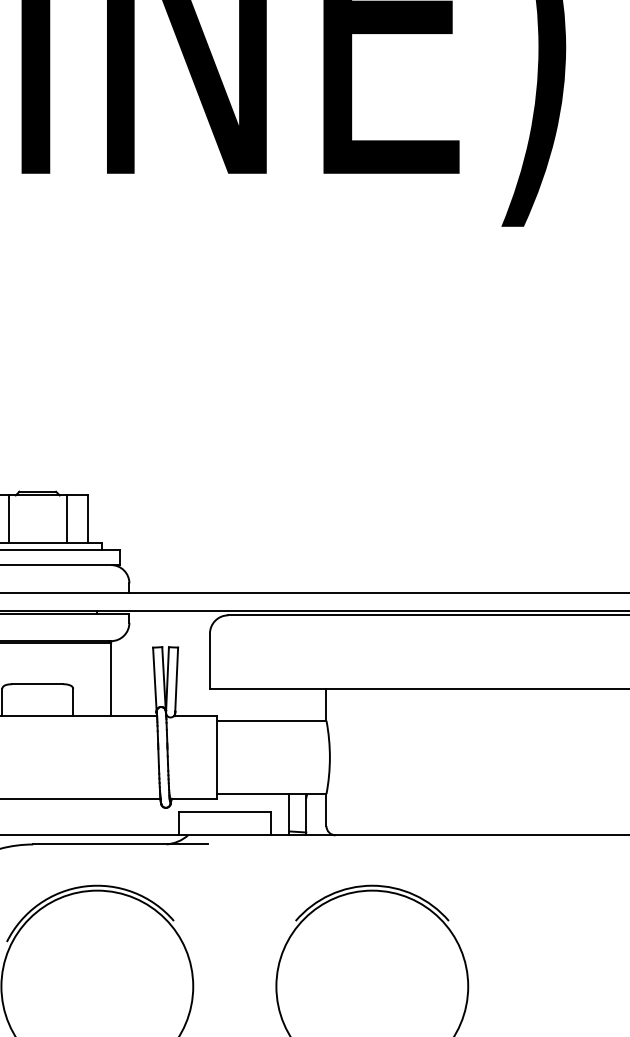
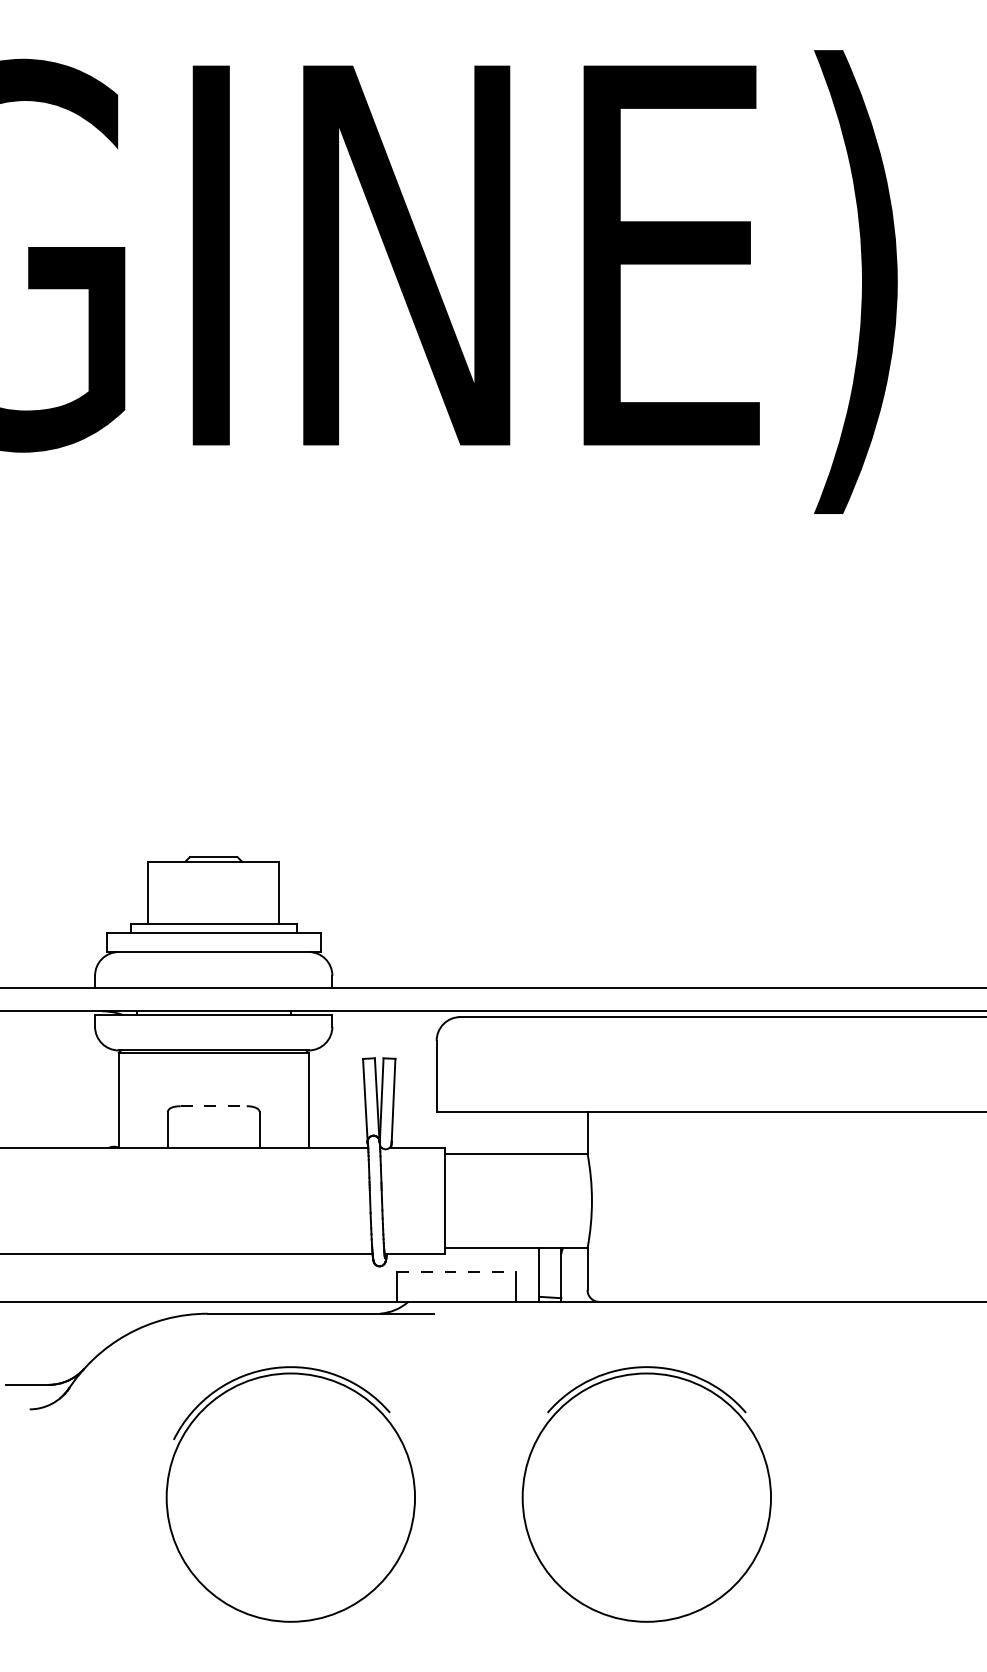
line: (9, 519) -> (176, 892), removed
line: (66, 519) -> (251, 892), removed
line: (38, 684) -> (214, 1106), solid -> dashed
line: (225, 812) -> (456, 1272), solid -> dashed

